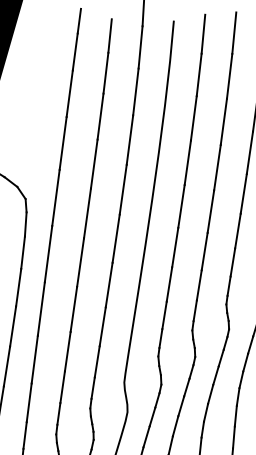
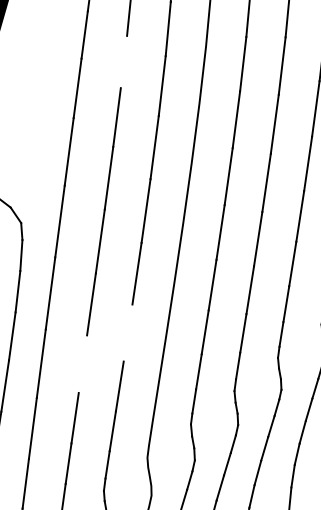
line: (105, 72) -> (123, 61), removed
line: (108, 284) -> (127, 332), removed
line: (73, 308) -> (82, 363), removed

